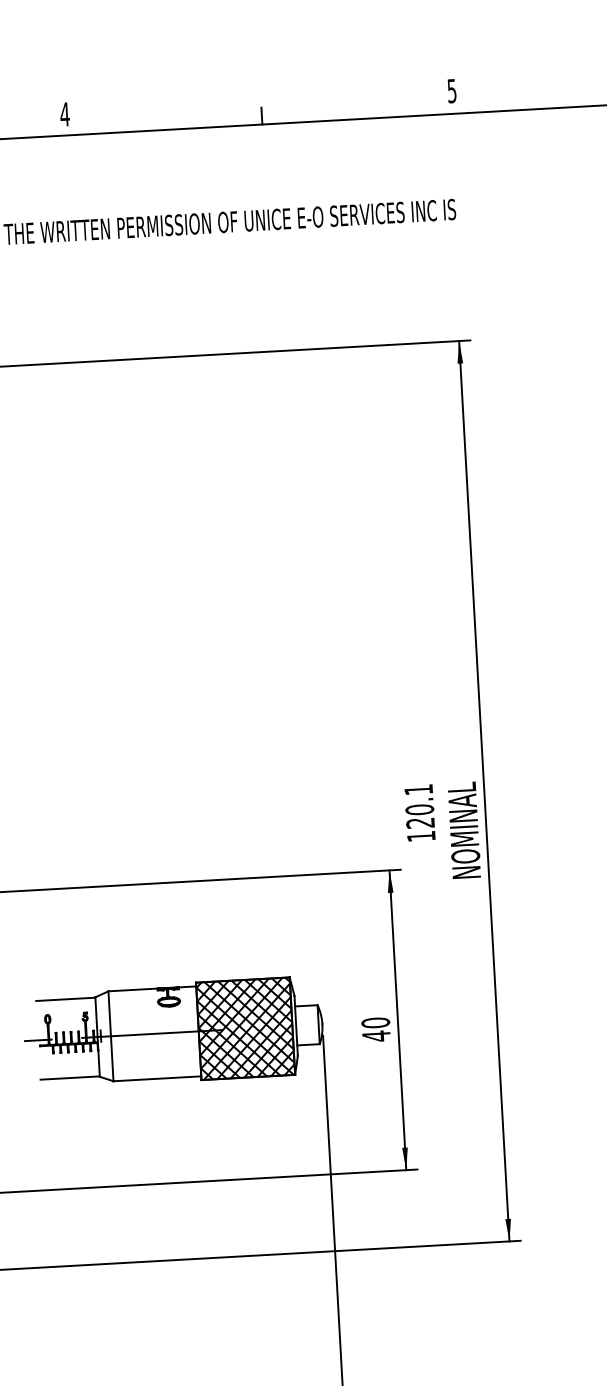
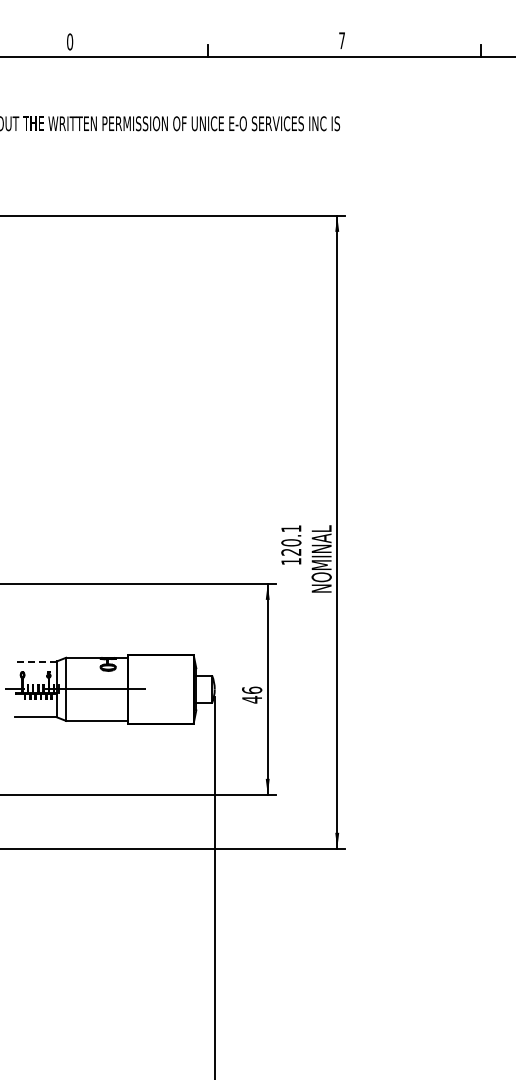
text: (451, 90) -> (341, 40), 5 -> 7
text: (64, 113) -> (69, 41), 4 -> 0
line: (66, 998) -> (36, 661), solid -> dashed
text: (374, 1021) -> (251, 689), 40 -> 46
hatch: (245, 1028) -> (160, 689), removed

